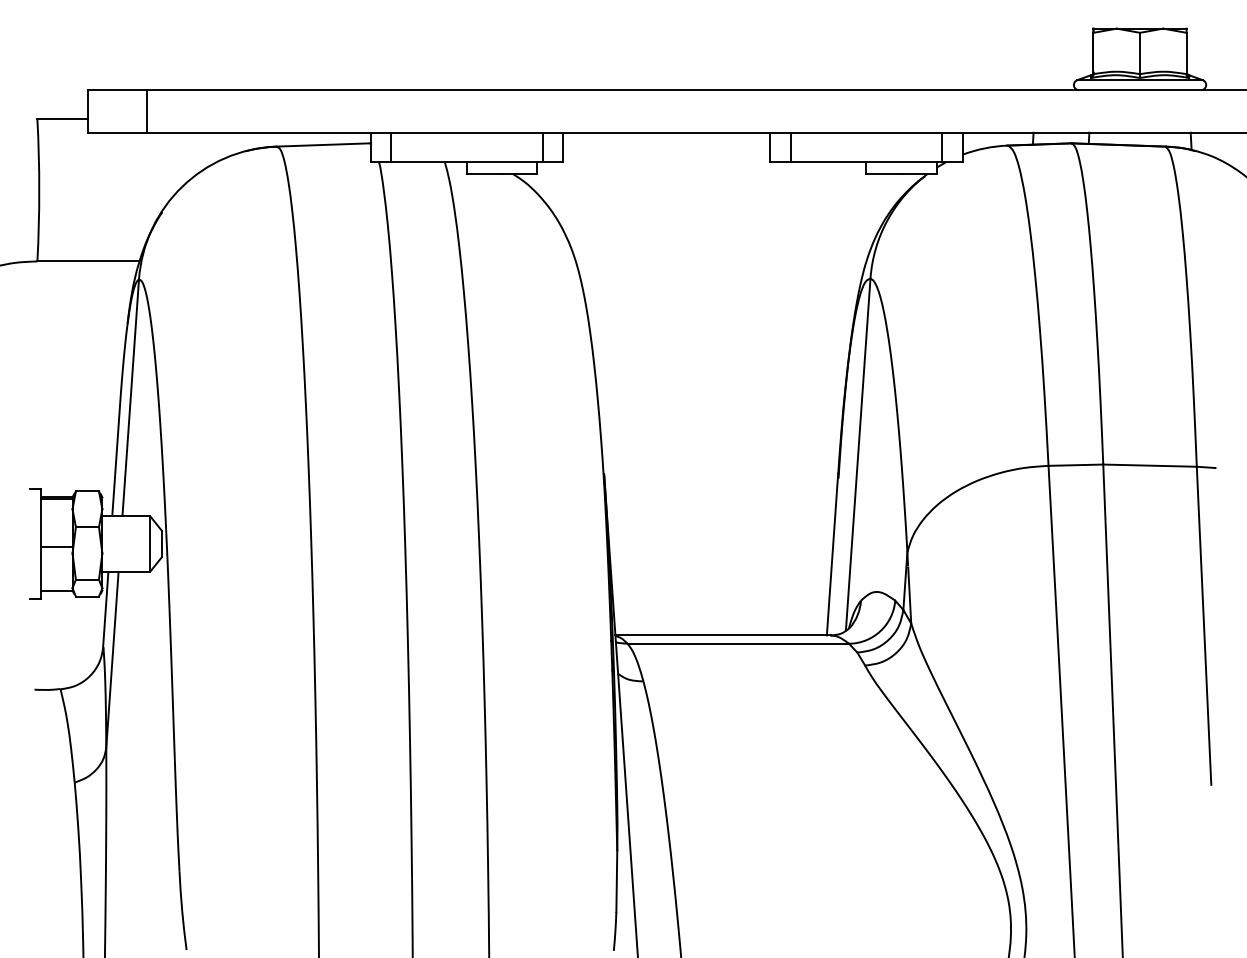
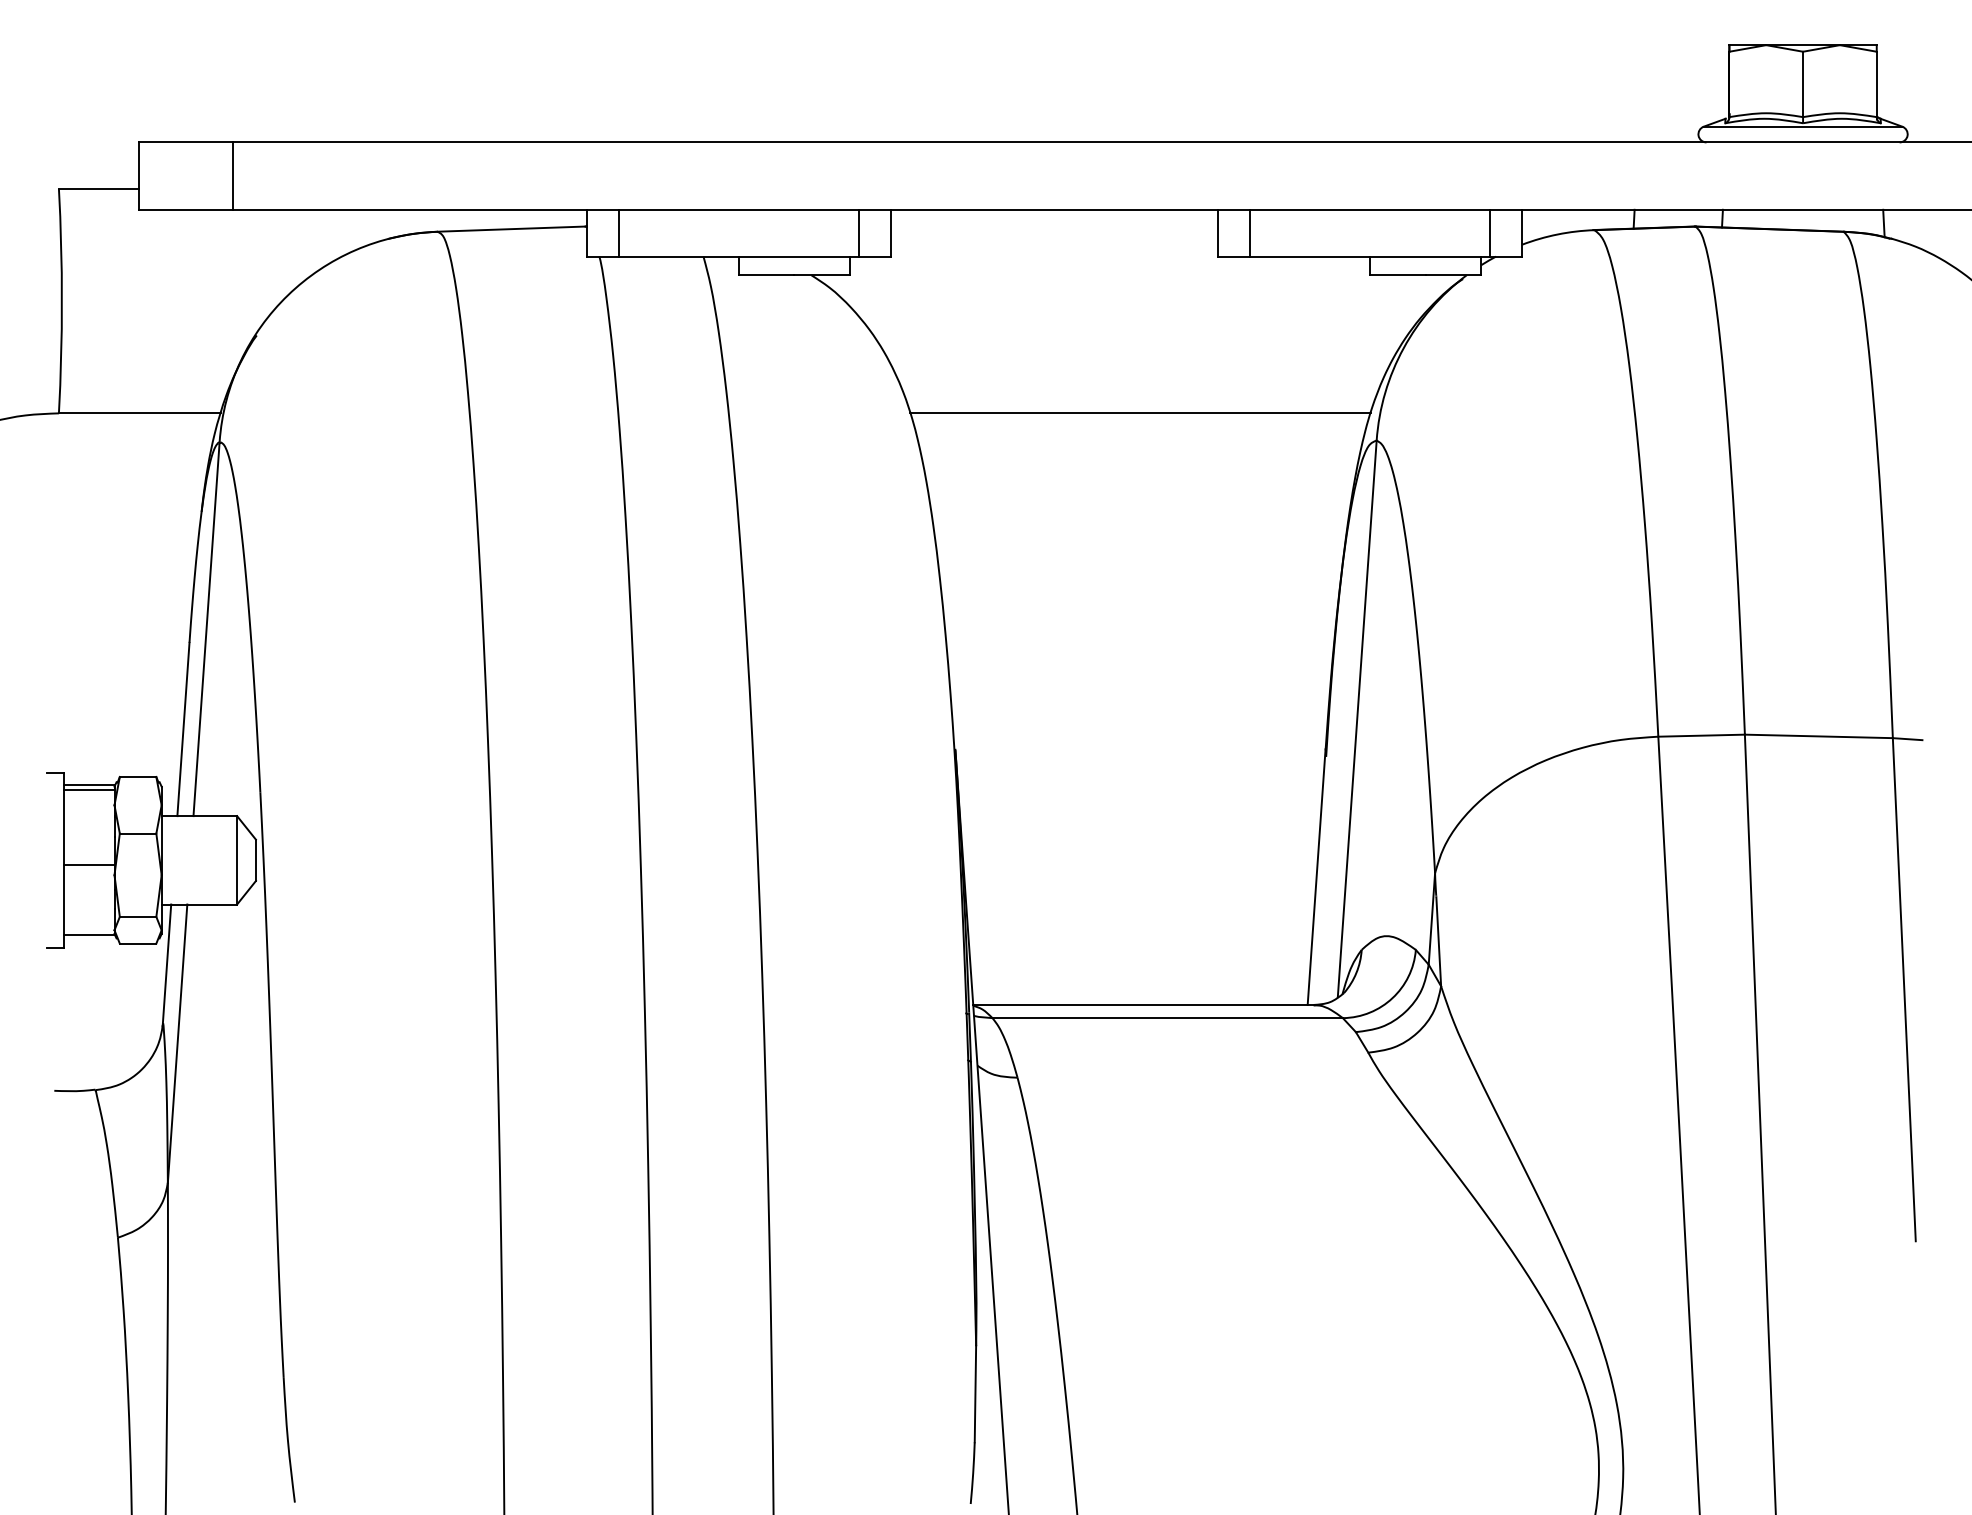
line: (720, 261) -> (1139, 413), added

